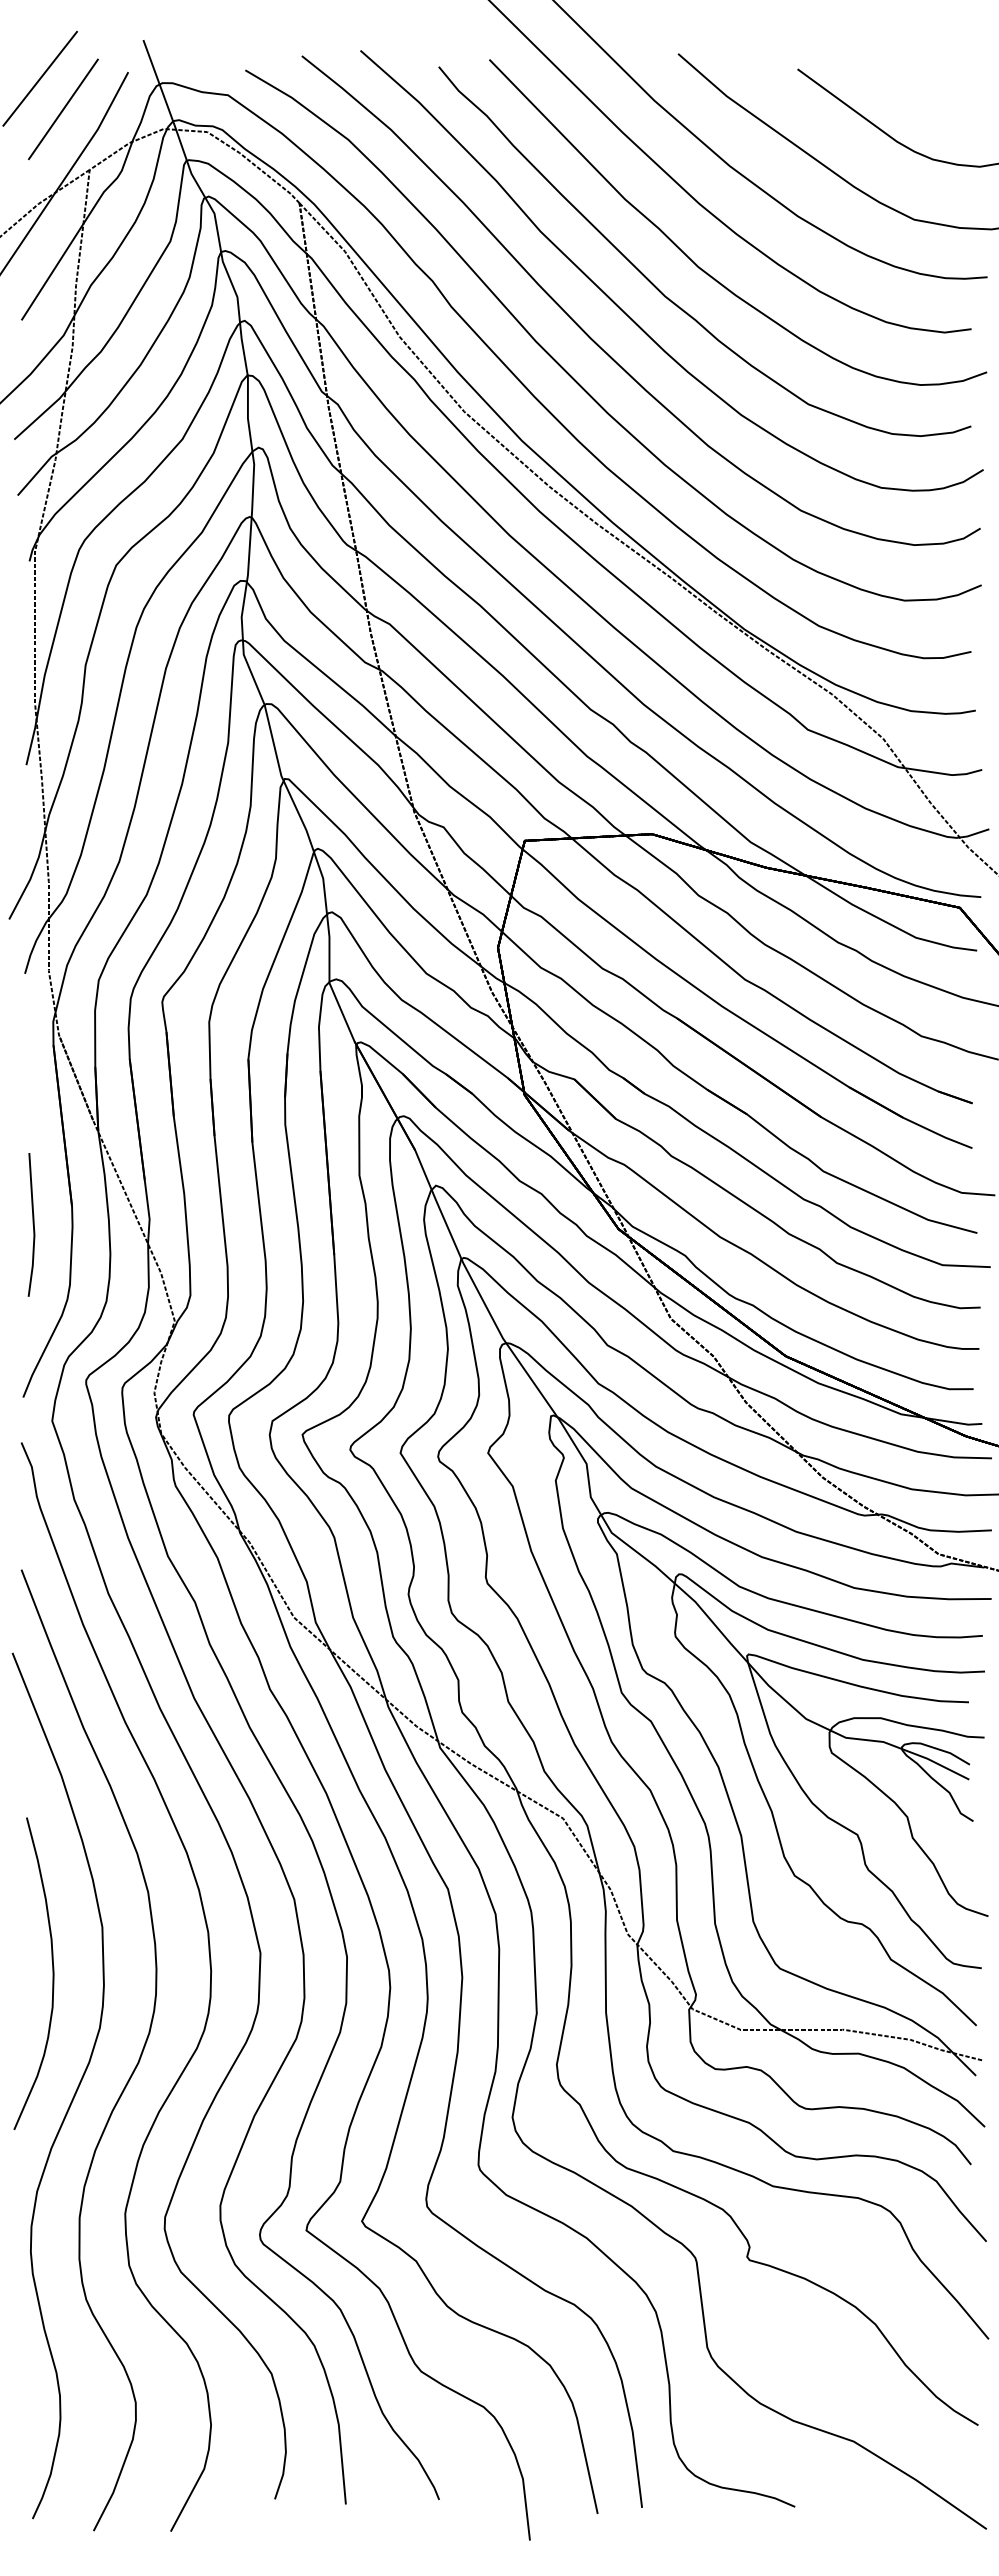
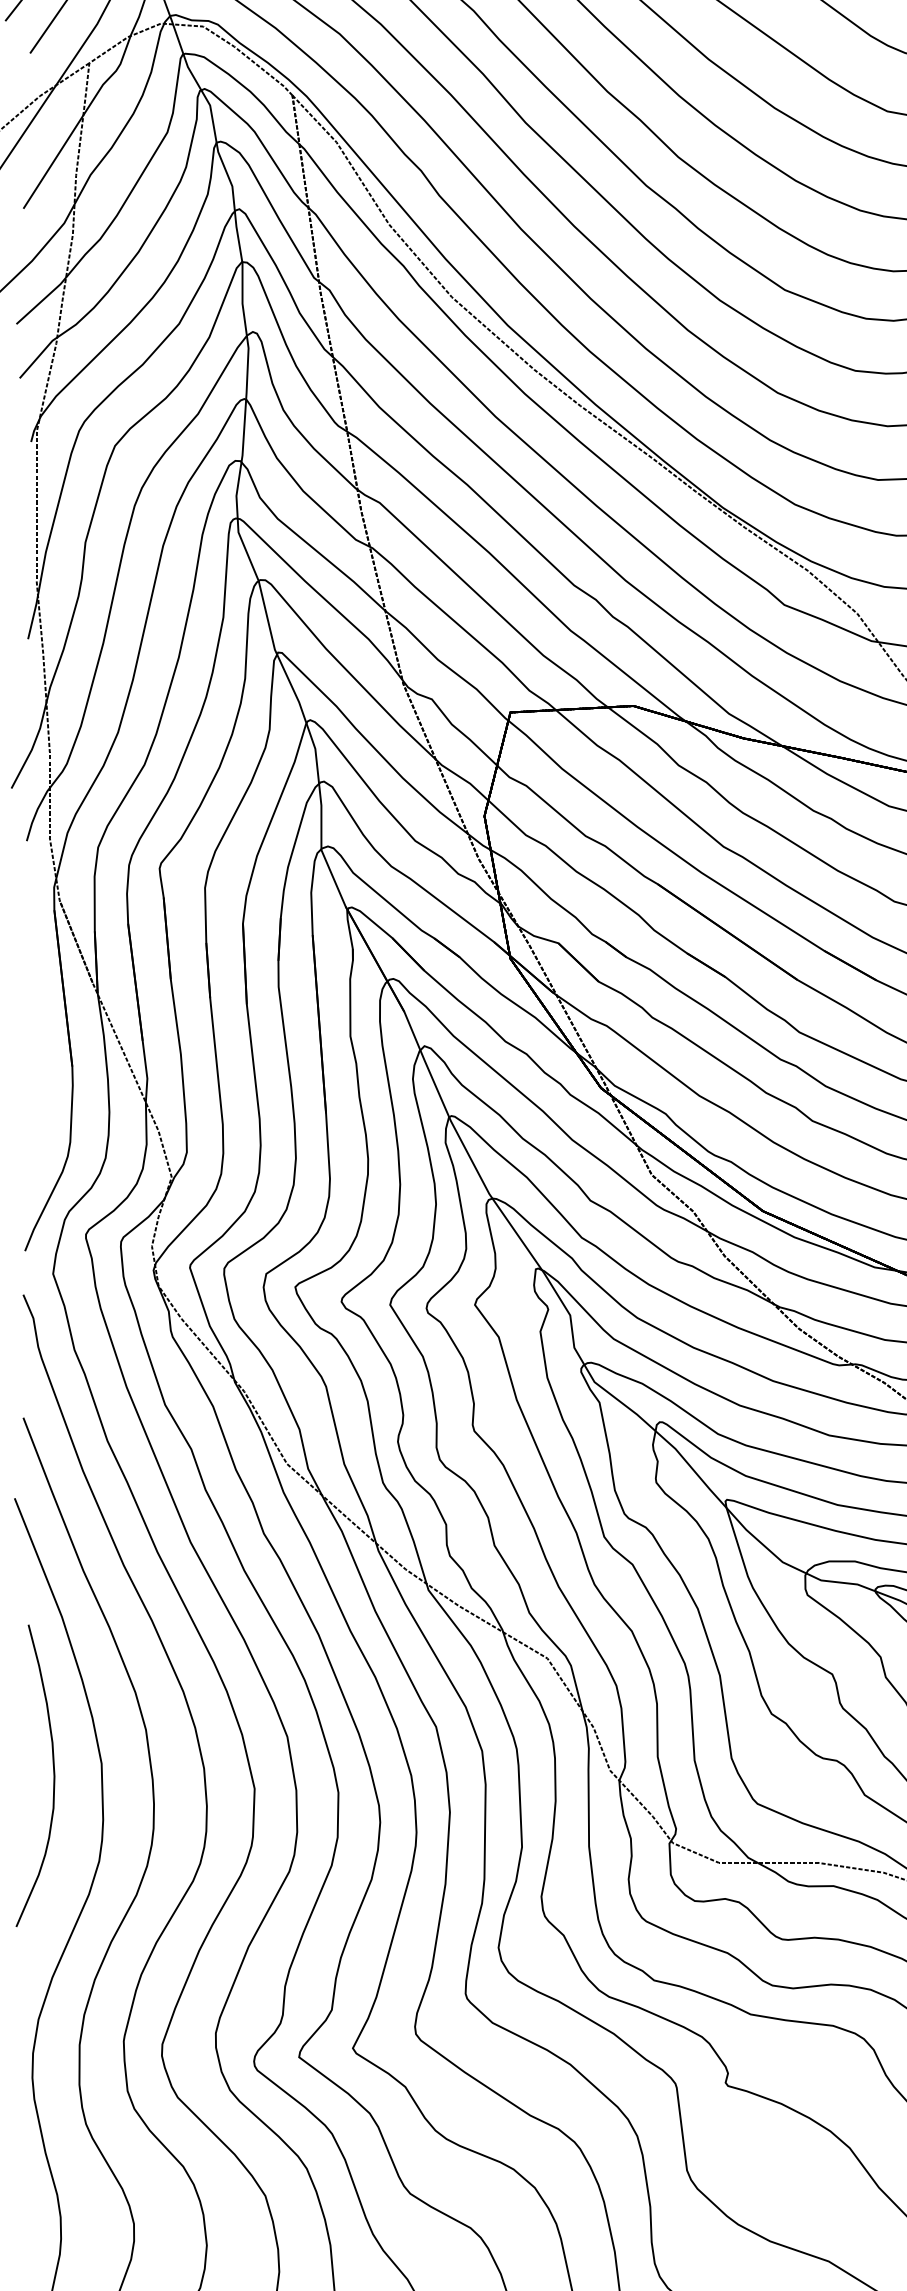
line: (32, 1224) -> (34, 1083), removed
curve: (52, 1973) -> (53, 1775), moved

